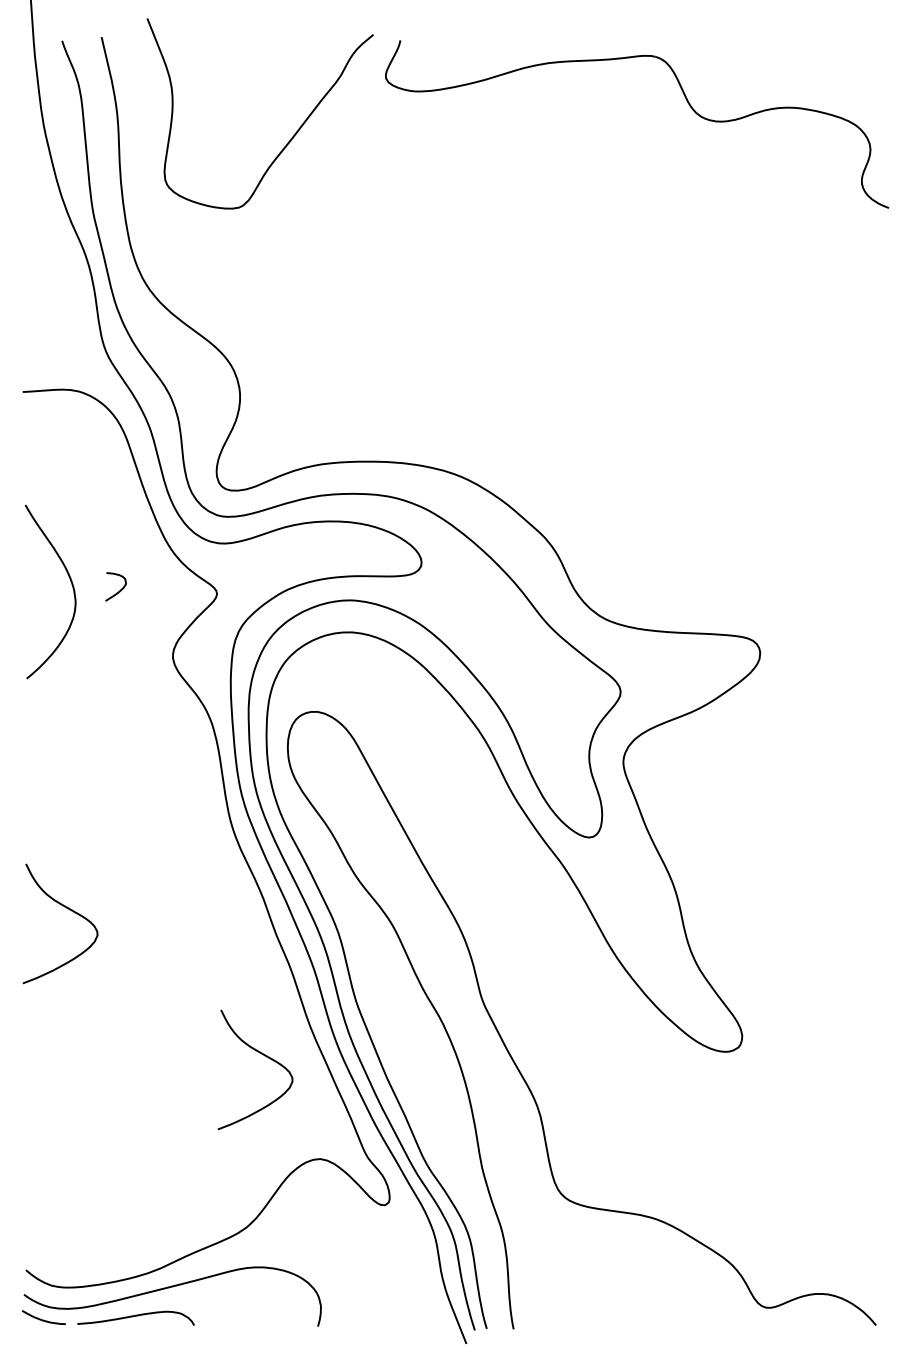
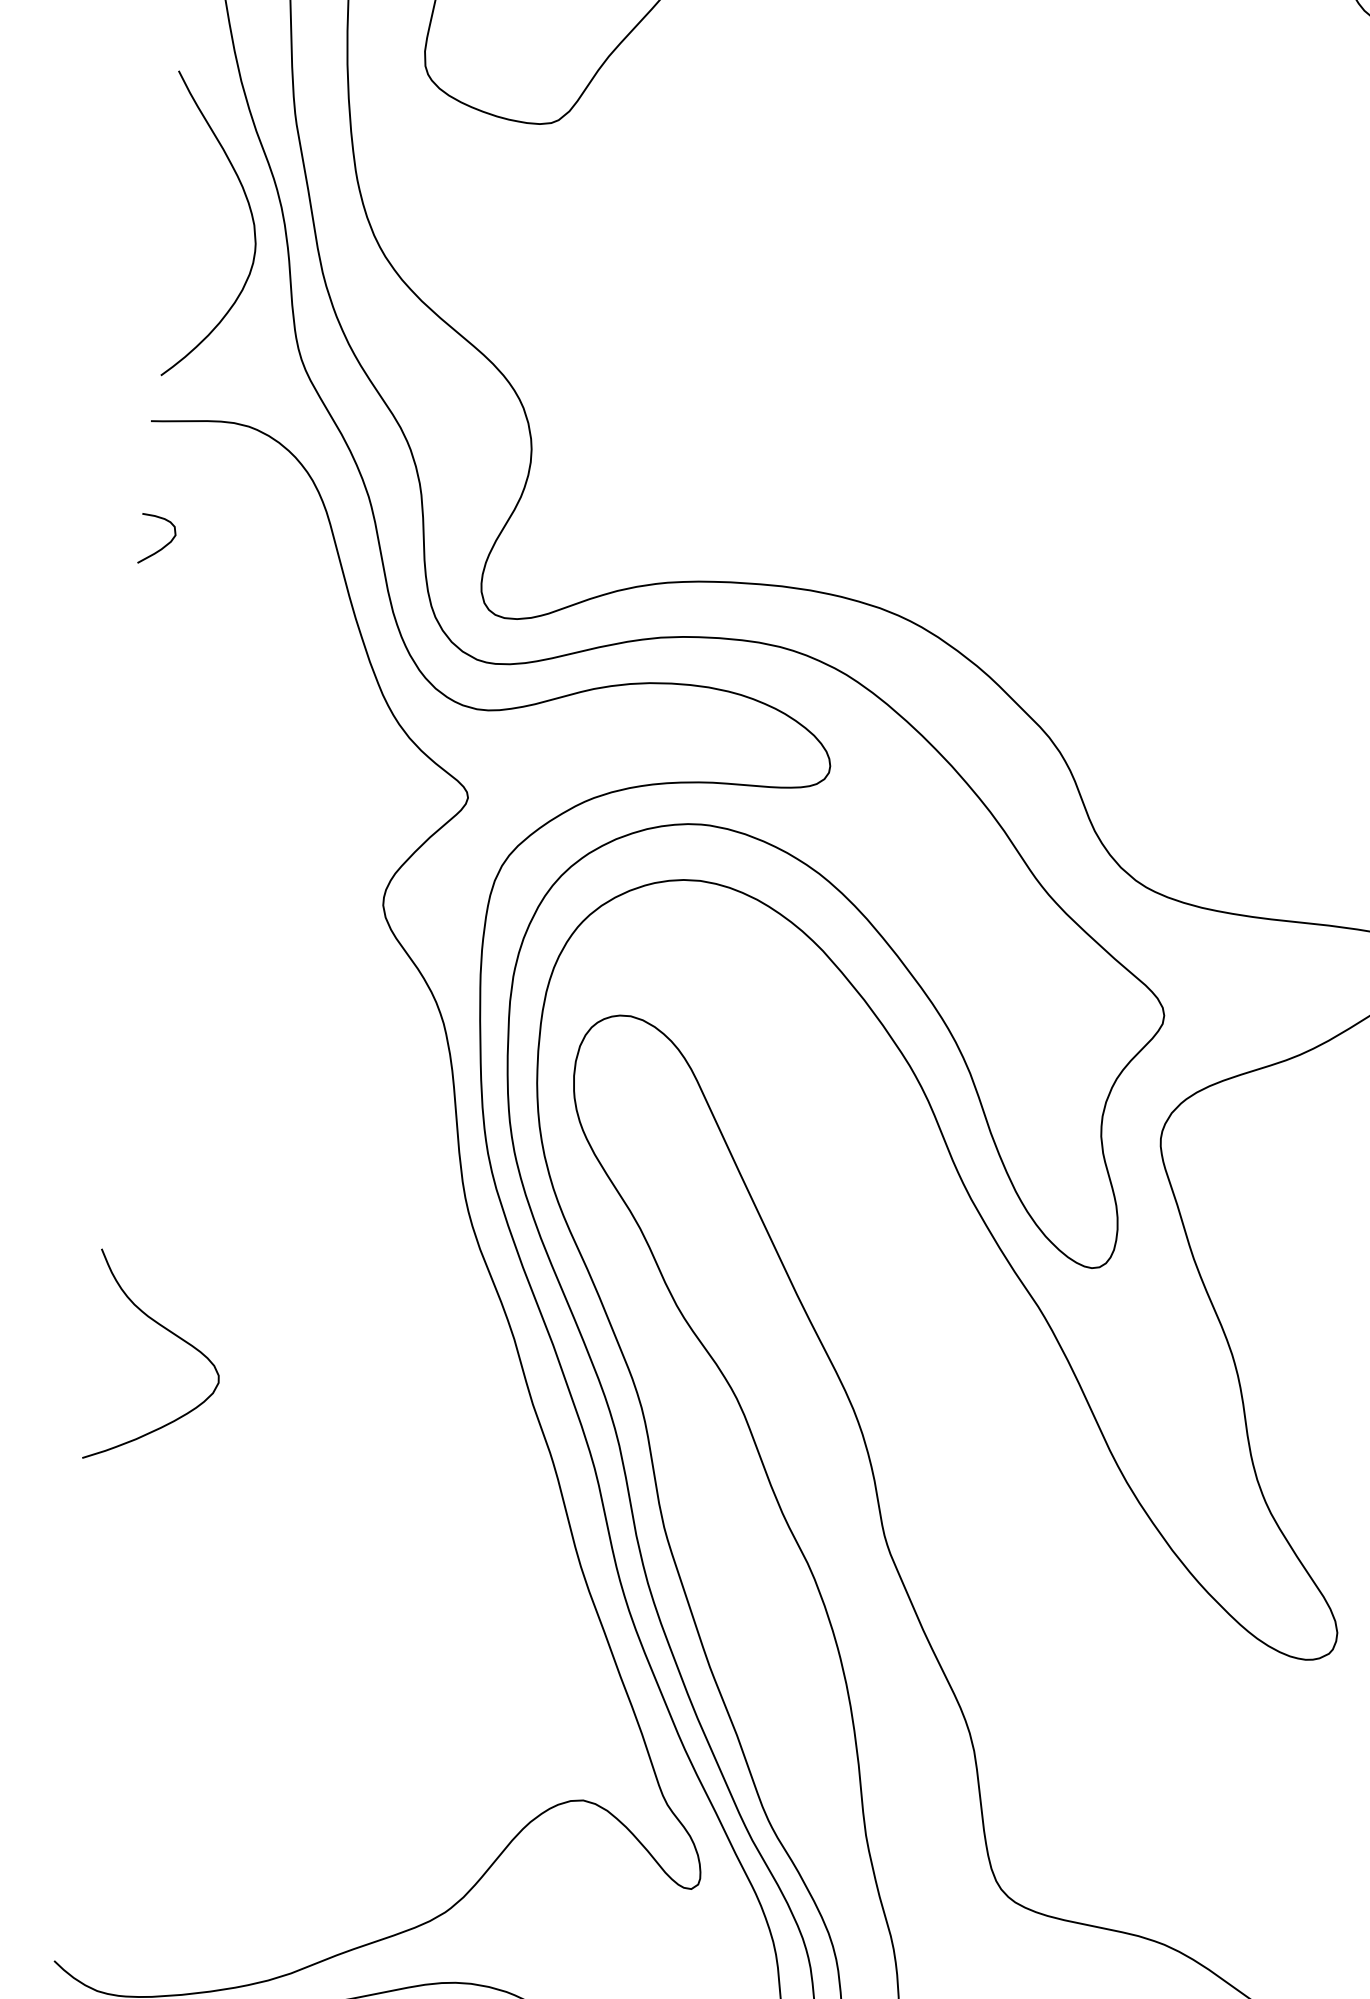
curve: (71, 585) -> (250, 217), moved
curve: (119, 590) -> (163, 546), moved
curve: (264, 1056) -> (497, 1614), removed

